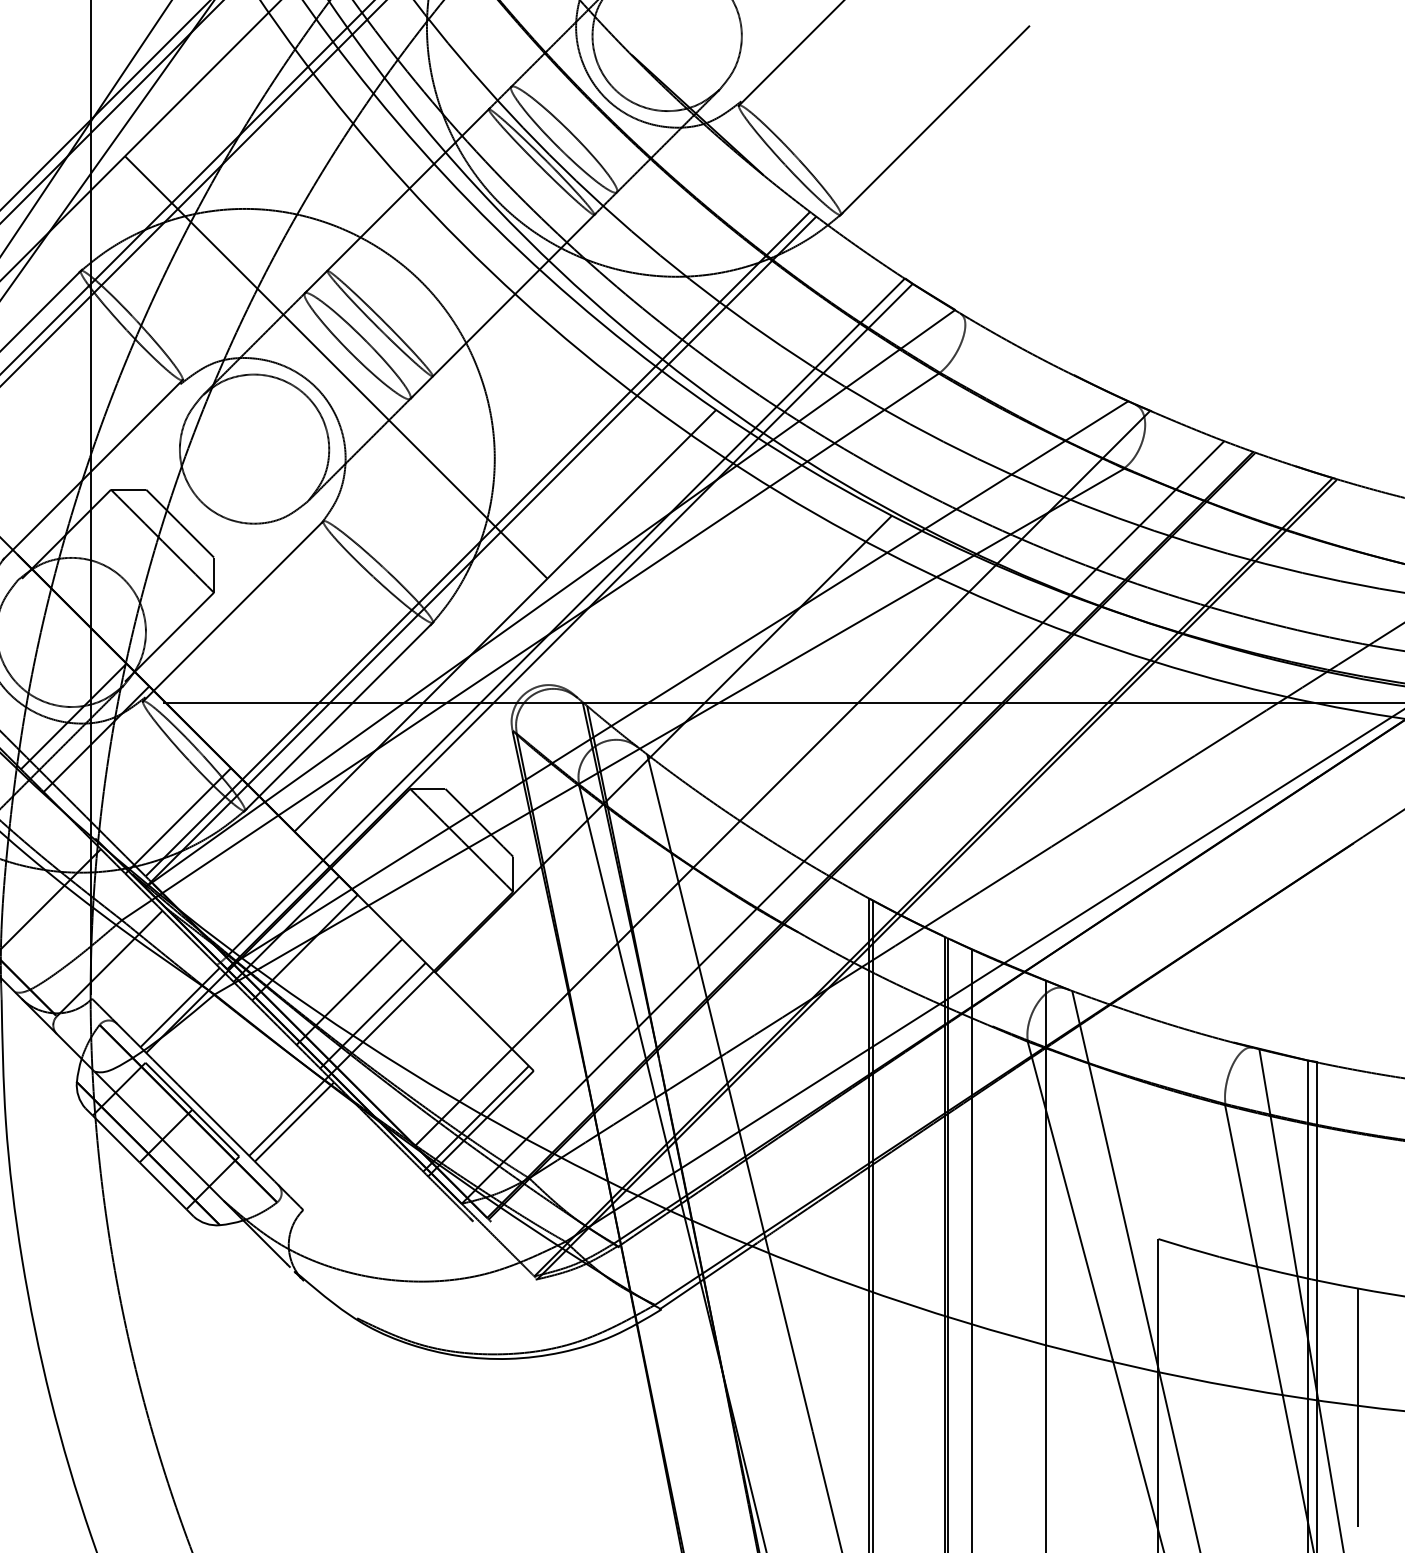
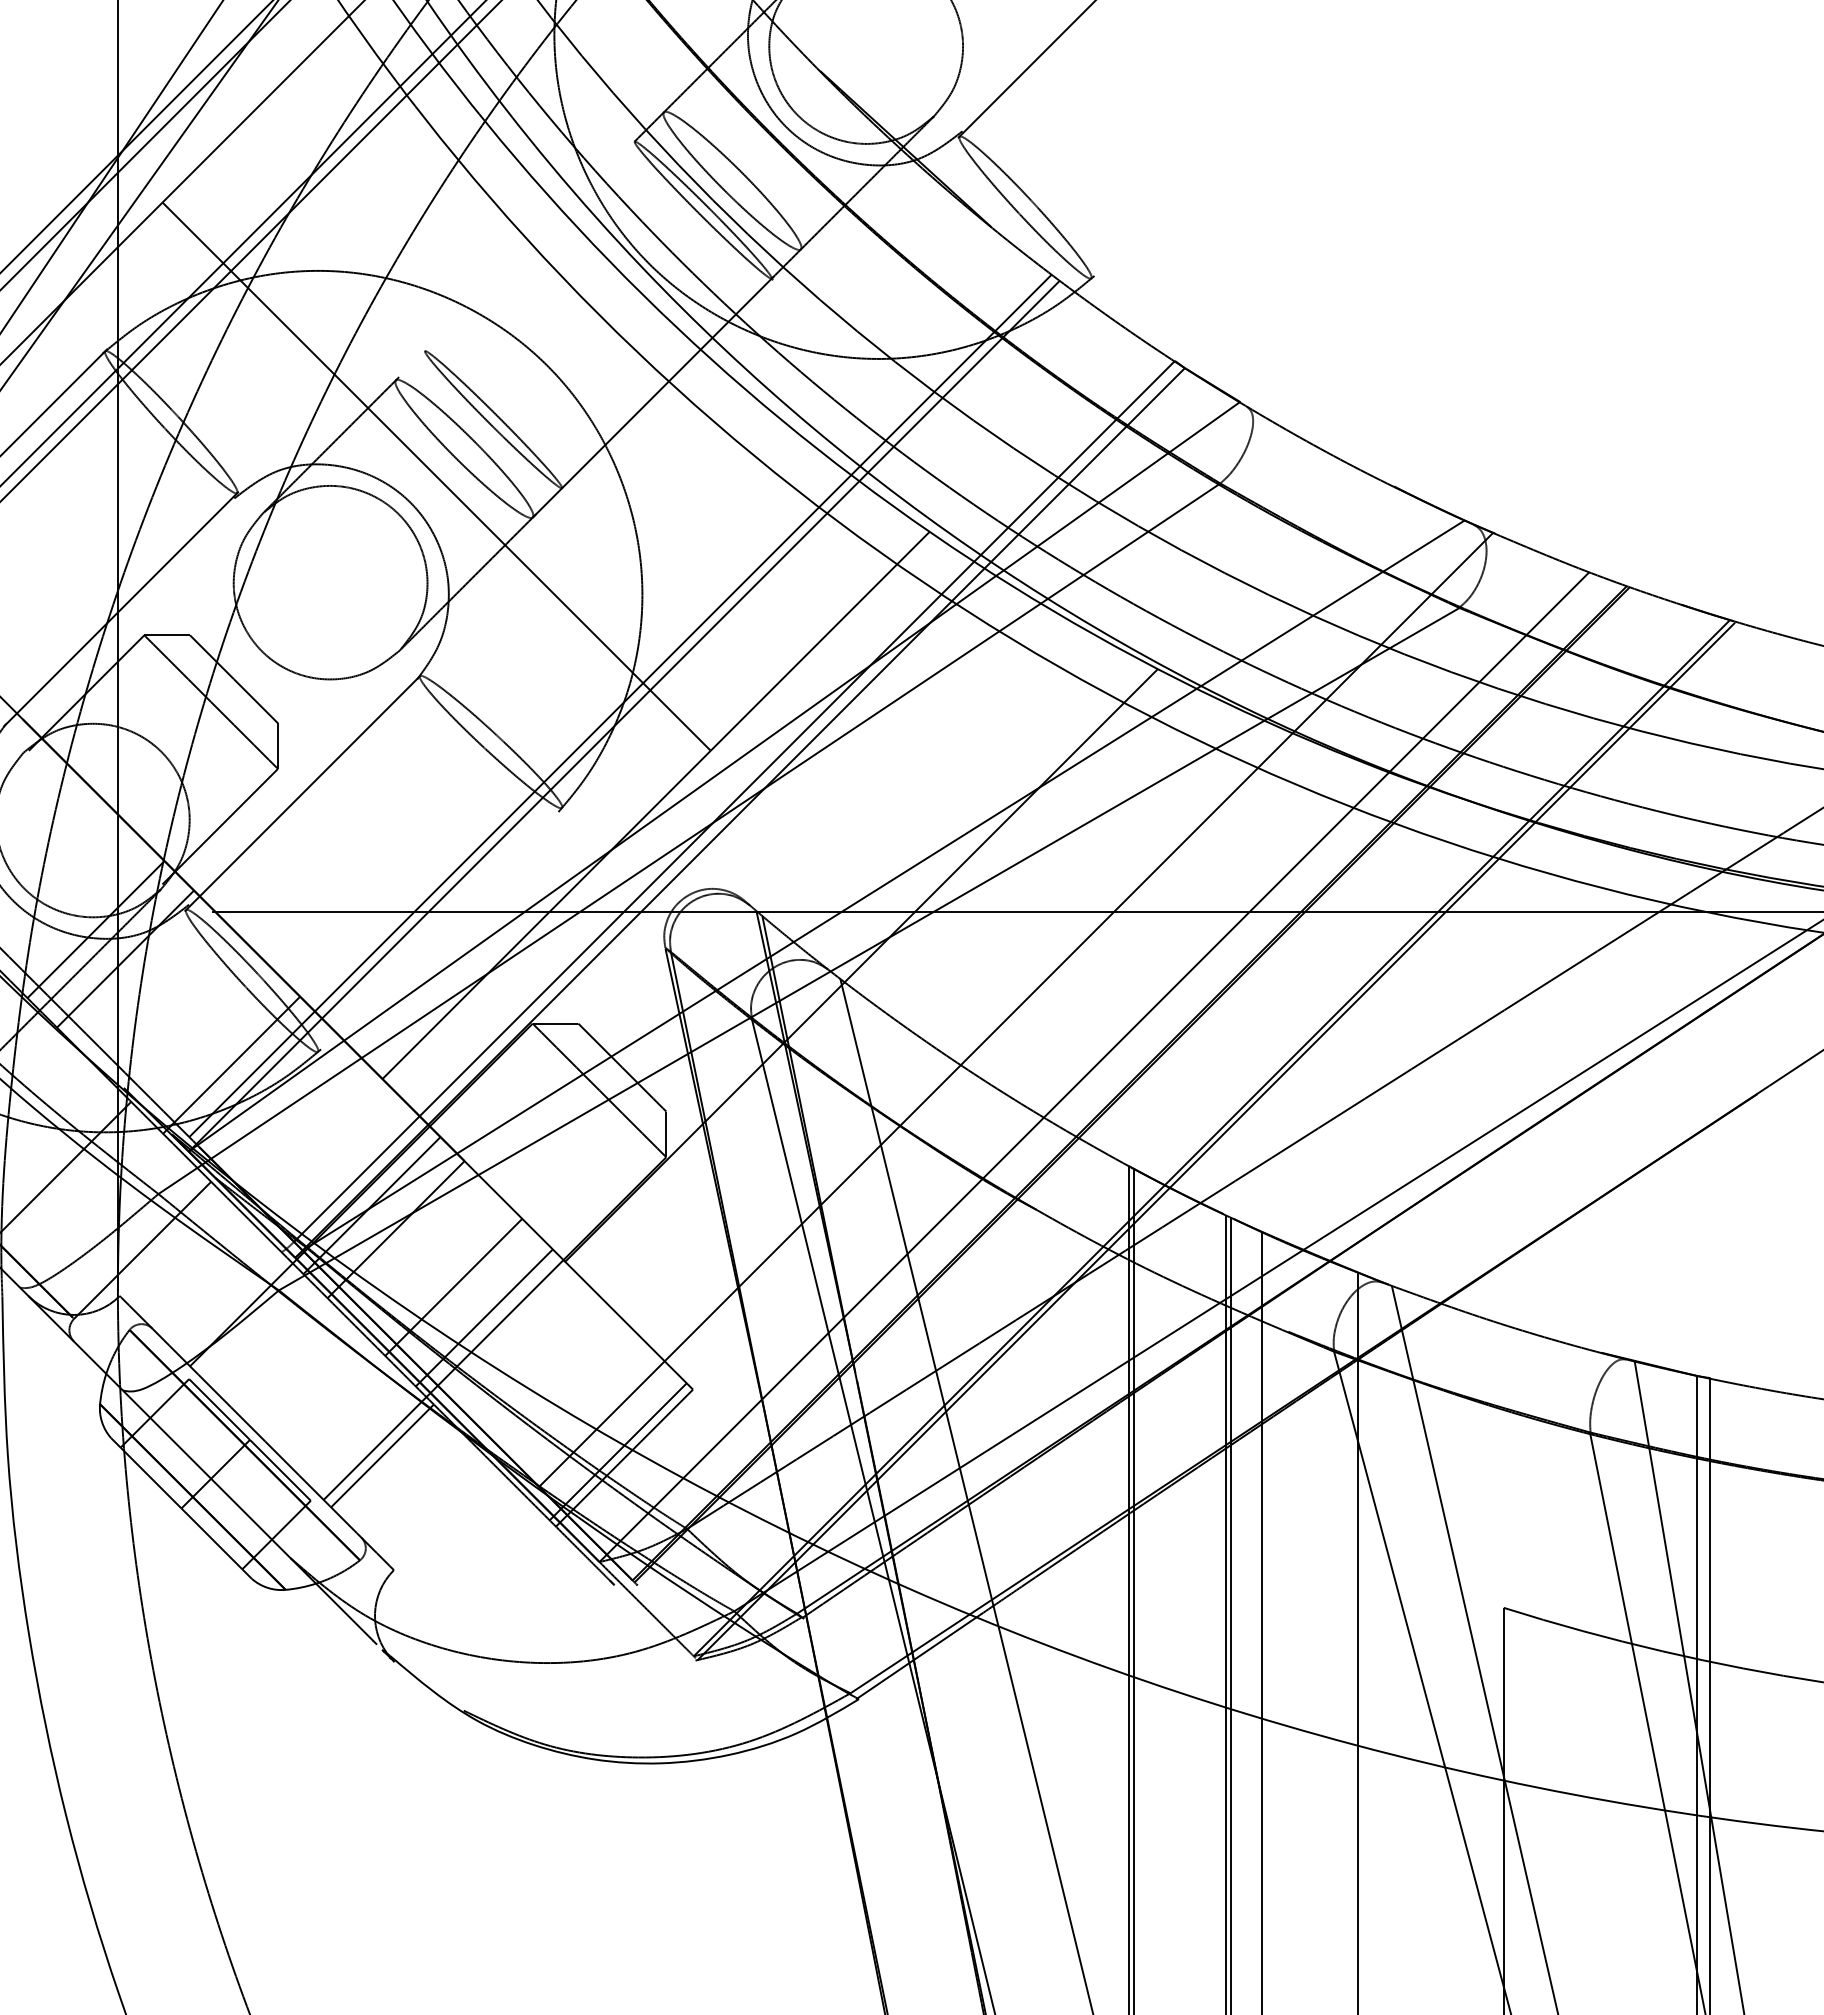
line: (934, 120) -> (1212, 156), removed
line: (396, 200) -> (515, 259), removed
line: (338, 717) -> (439, 930), removed
line: (179, 1007) -> (233, 1307), removed
line: (1357, 1407) -> (1762, 1826), removed

